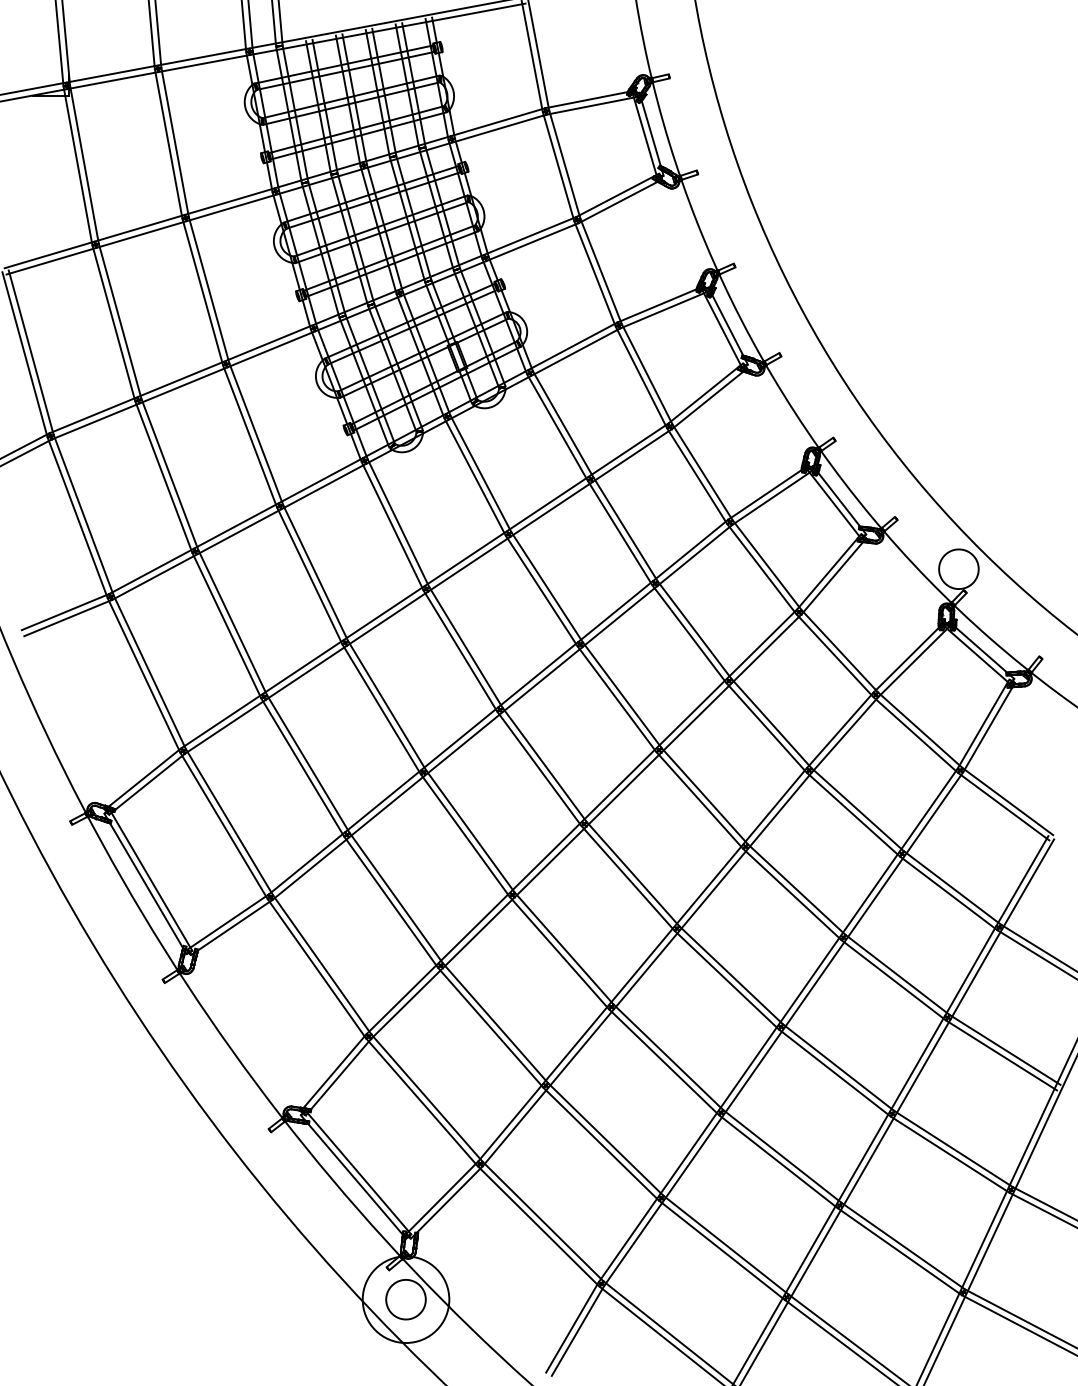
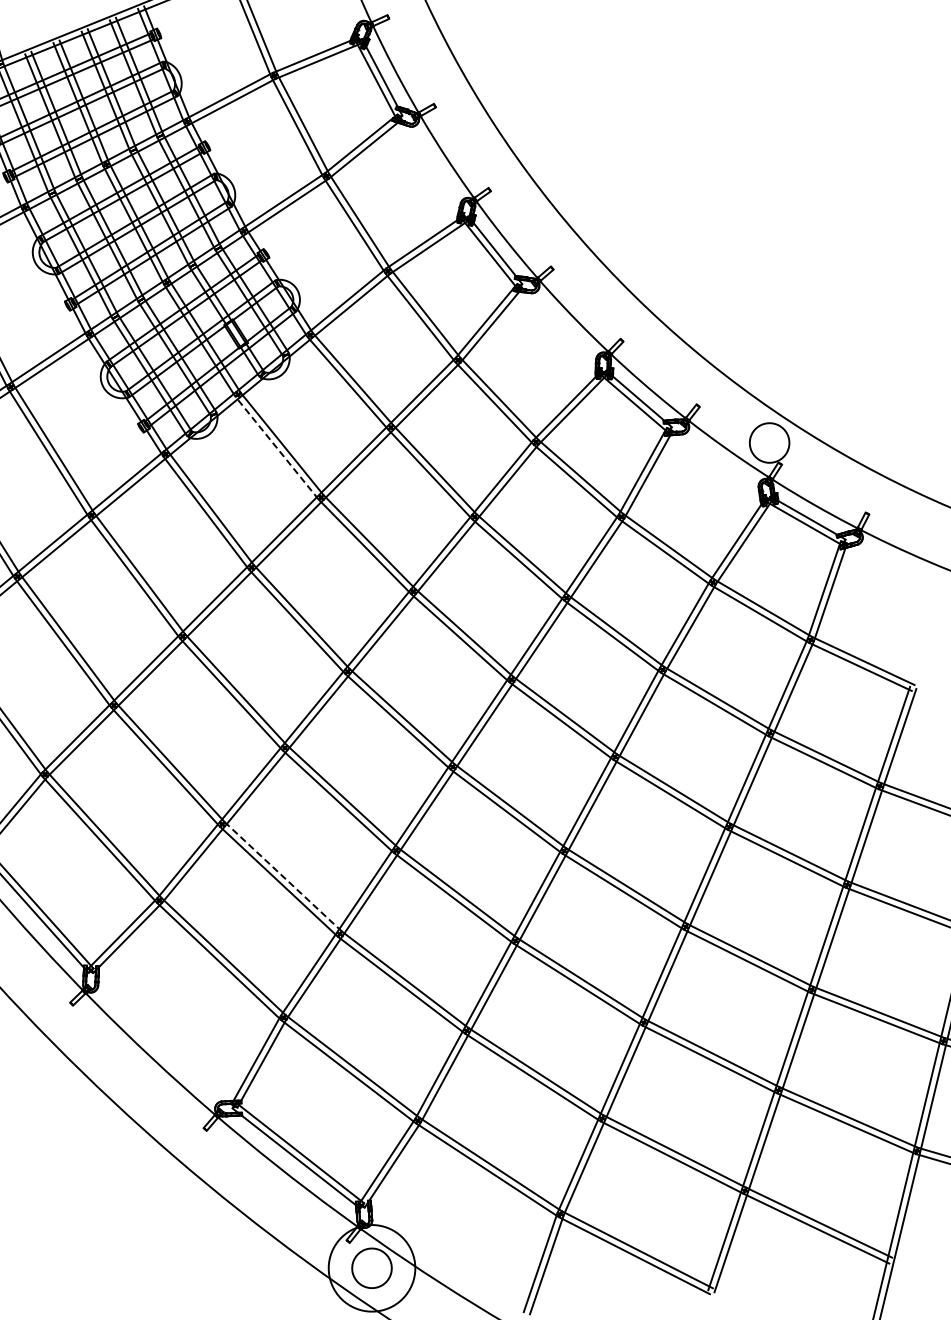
line: (474, 476) -> (276, 447), solid -> dashed
line: (396, 898) -> (283, 876), solid -> dashed

